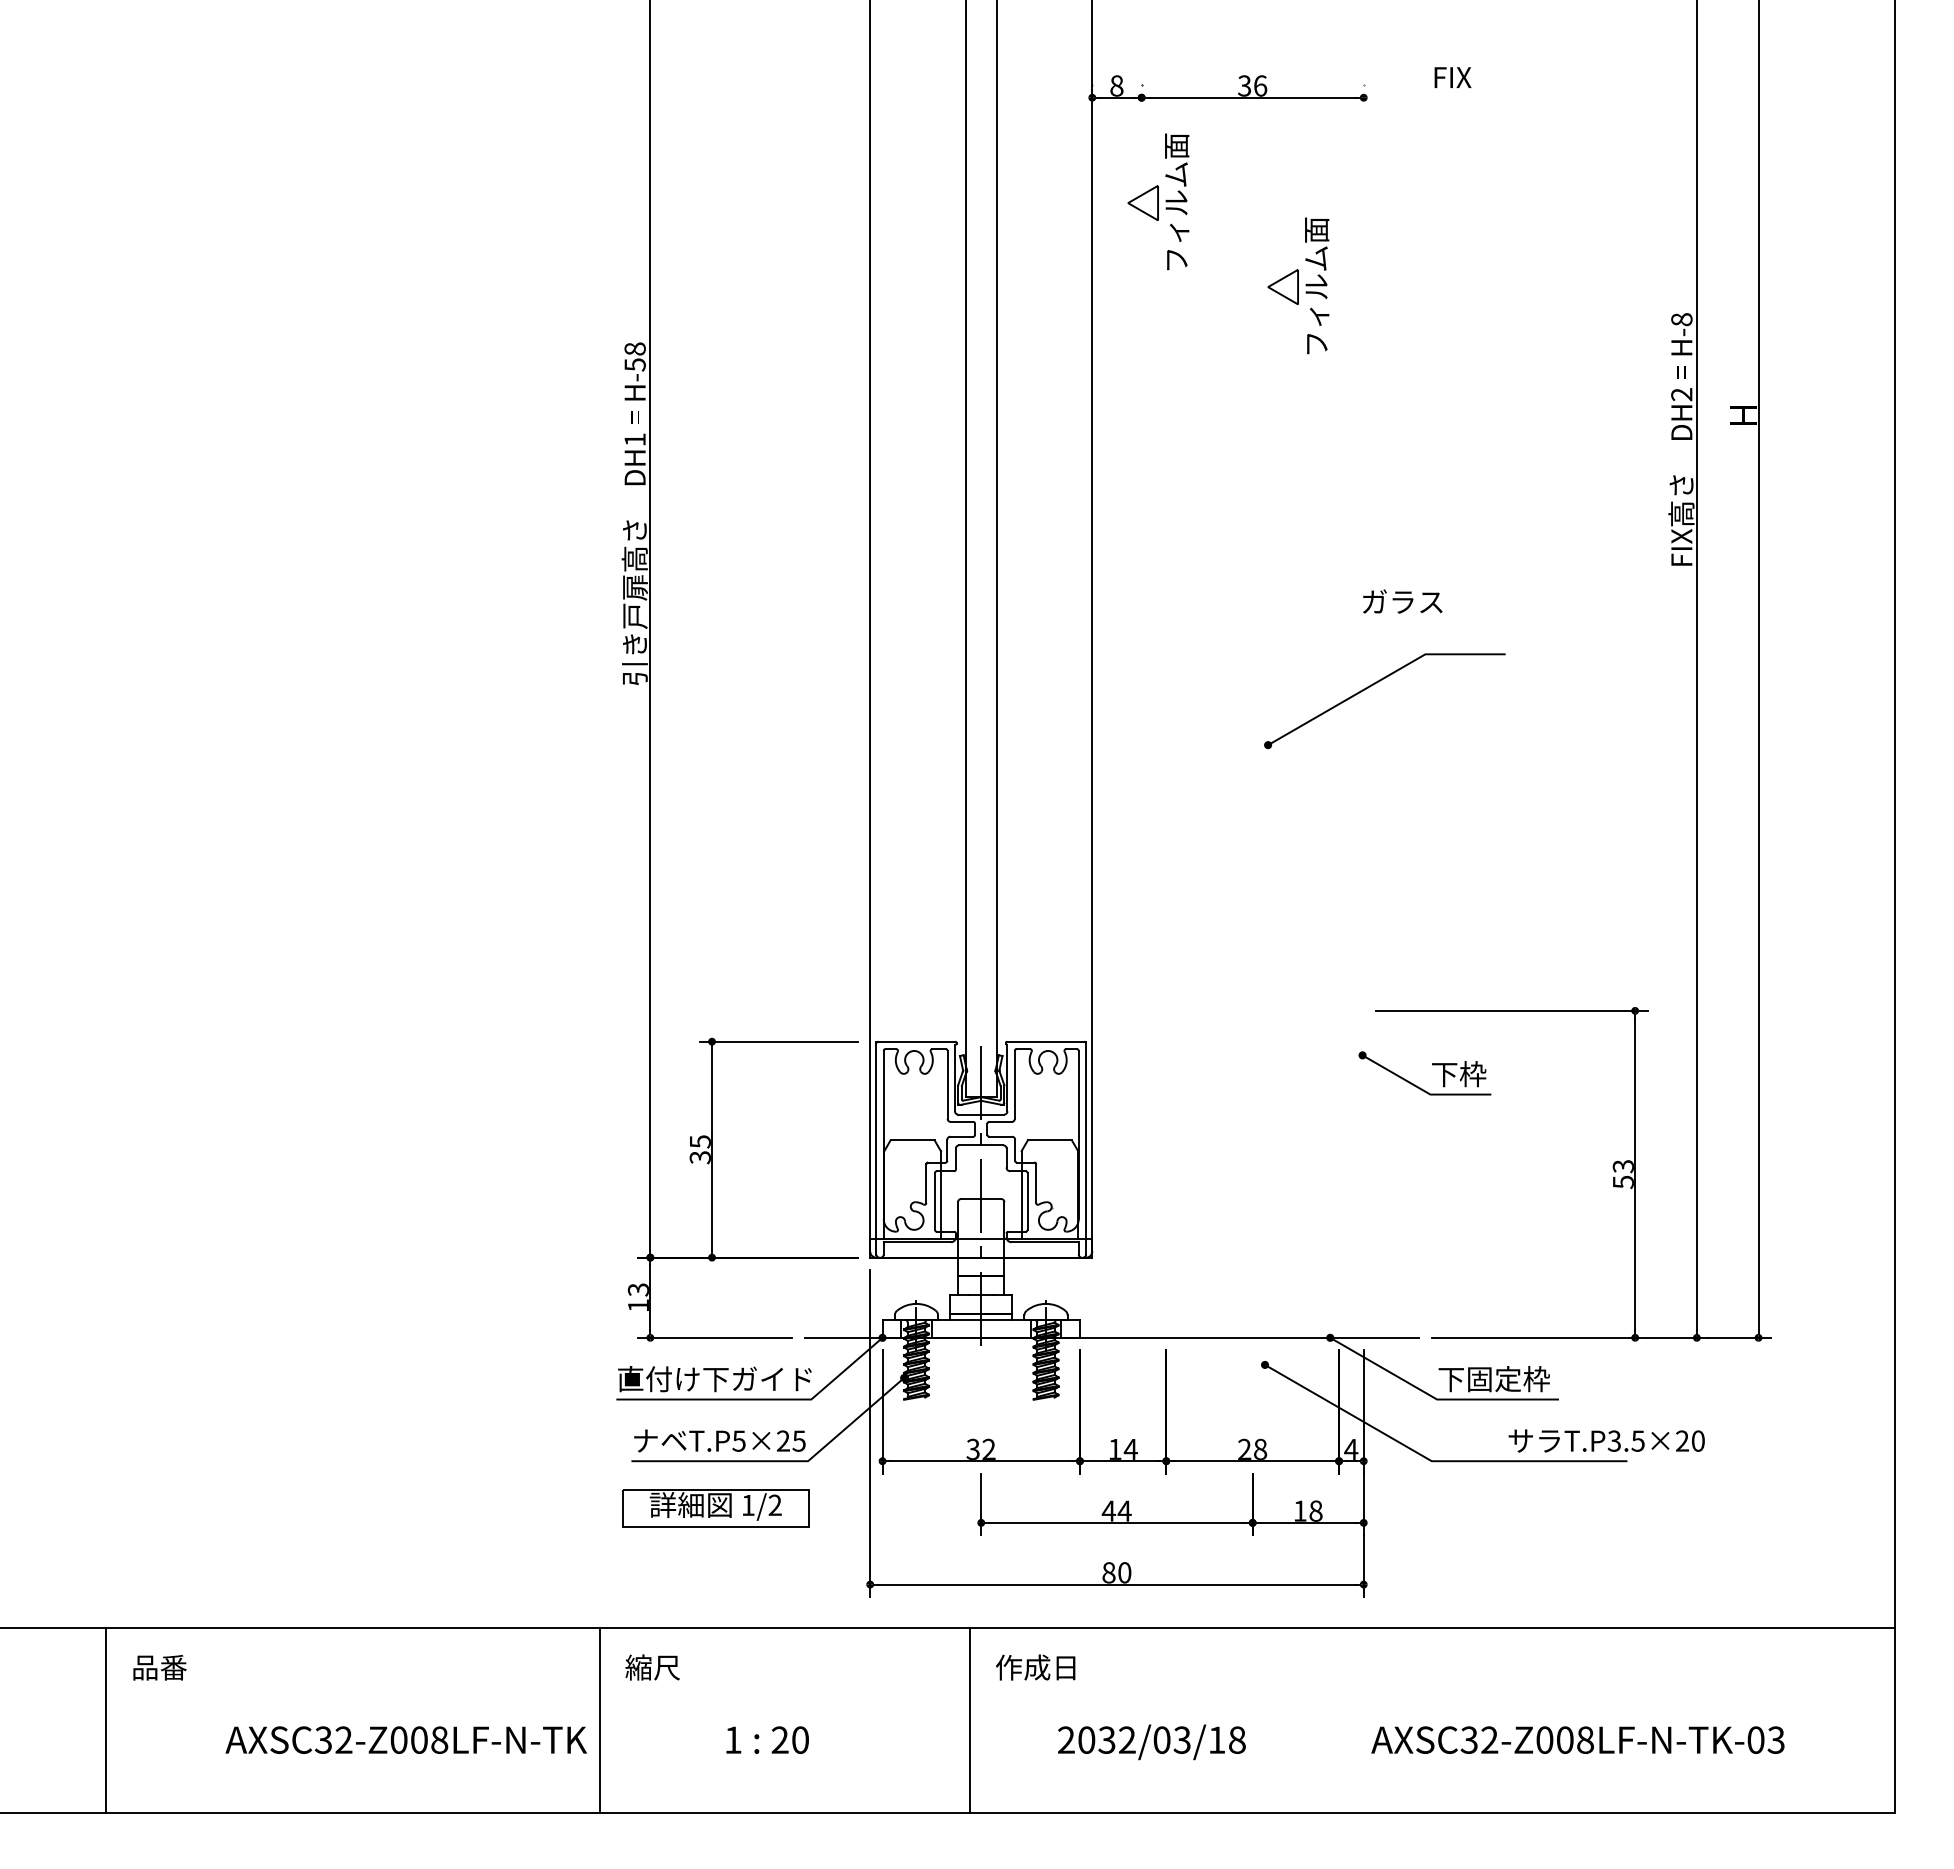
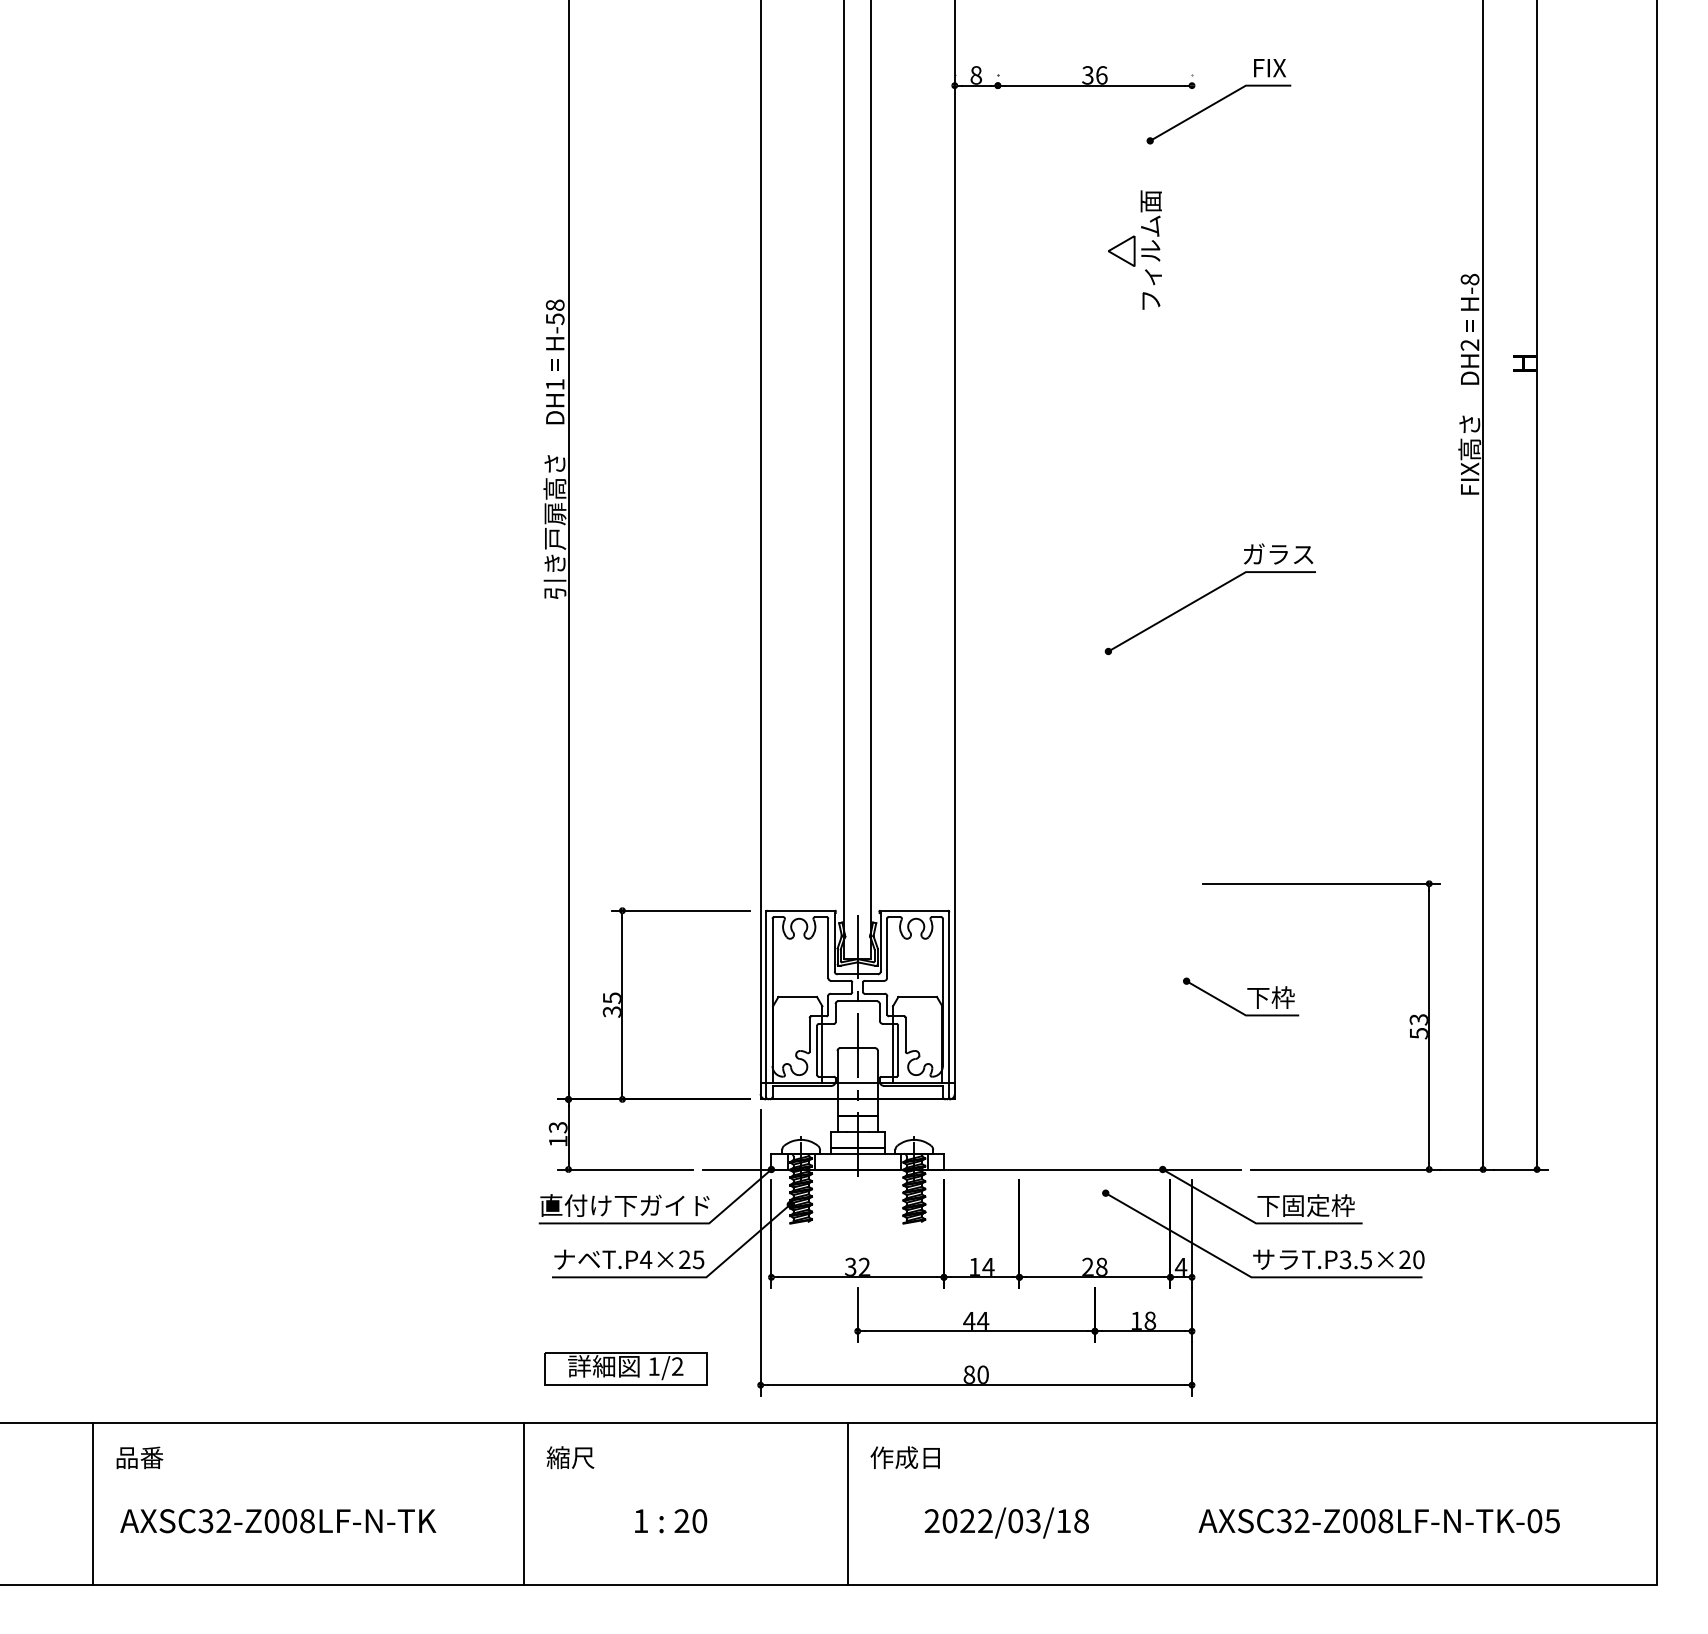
part: (1388, 120) -> (1213, 105), added
part: (1158, 201) -> (1012, 176), removed
text: (1402, 601) -> (1278, 553), moved
part: (1432, 1065) -> (1247, 990), moved
text: (739, 1440) -> (646, 1259), T.P5×25 -> T.P4×25
text: (1606, 1440) -> (1338, 1259), moved
part: (715, 1508) -> (625, 1369), moved
text: (405, 1739) -> (277, 1520), moved
text: (1106, 1739) -> (967, 1520), 2032/03/18 -> 2022/03/18
text: (1776, 1739) -> (1552, 1520), AXSC32-Z008LF-N-TK-03 -> AXSC32-Z008LF-N-TK-05

